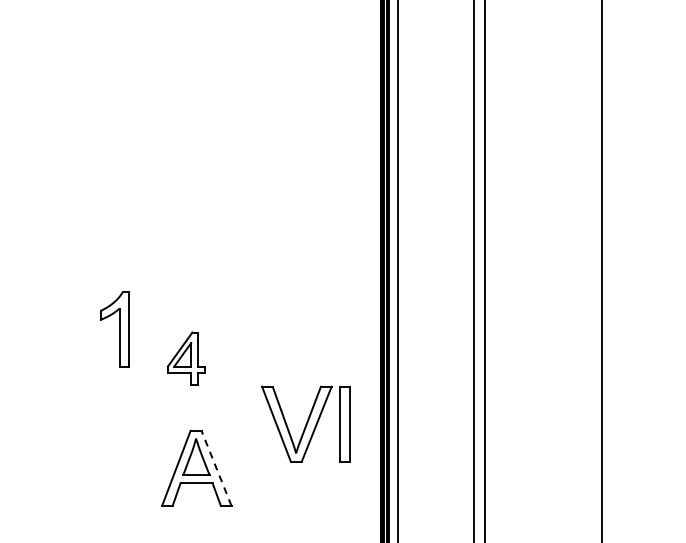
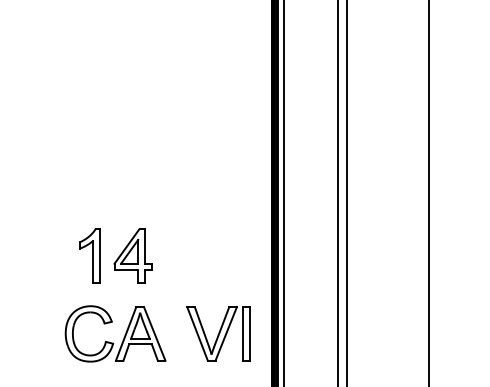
part: (114, 329) -> (89, 255), moved
part: (185, 358) -> (132, 255), size x1.43
part: (305, 423) -> (218, 333), moved
line: (216, 467) -> (154, 333), dashed -> solid
part: (103, 474) -> (74, 338), added

